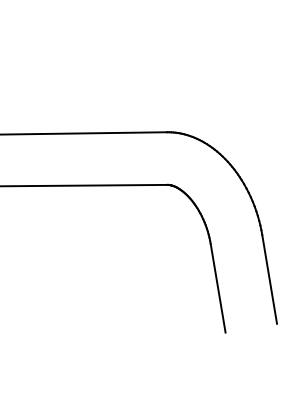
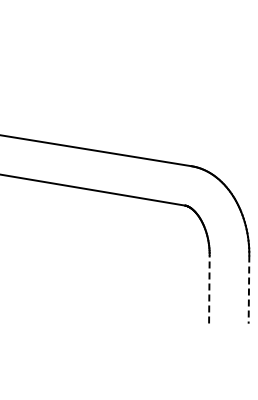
line: (269, 280) -> (248, 290), solid -> dashed
line: (218, 287) -> (209, 288), solid -> dashed

